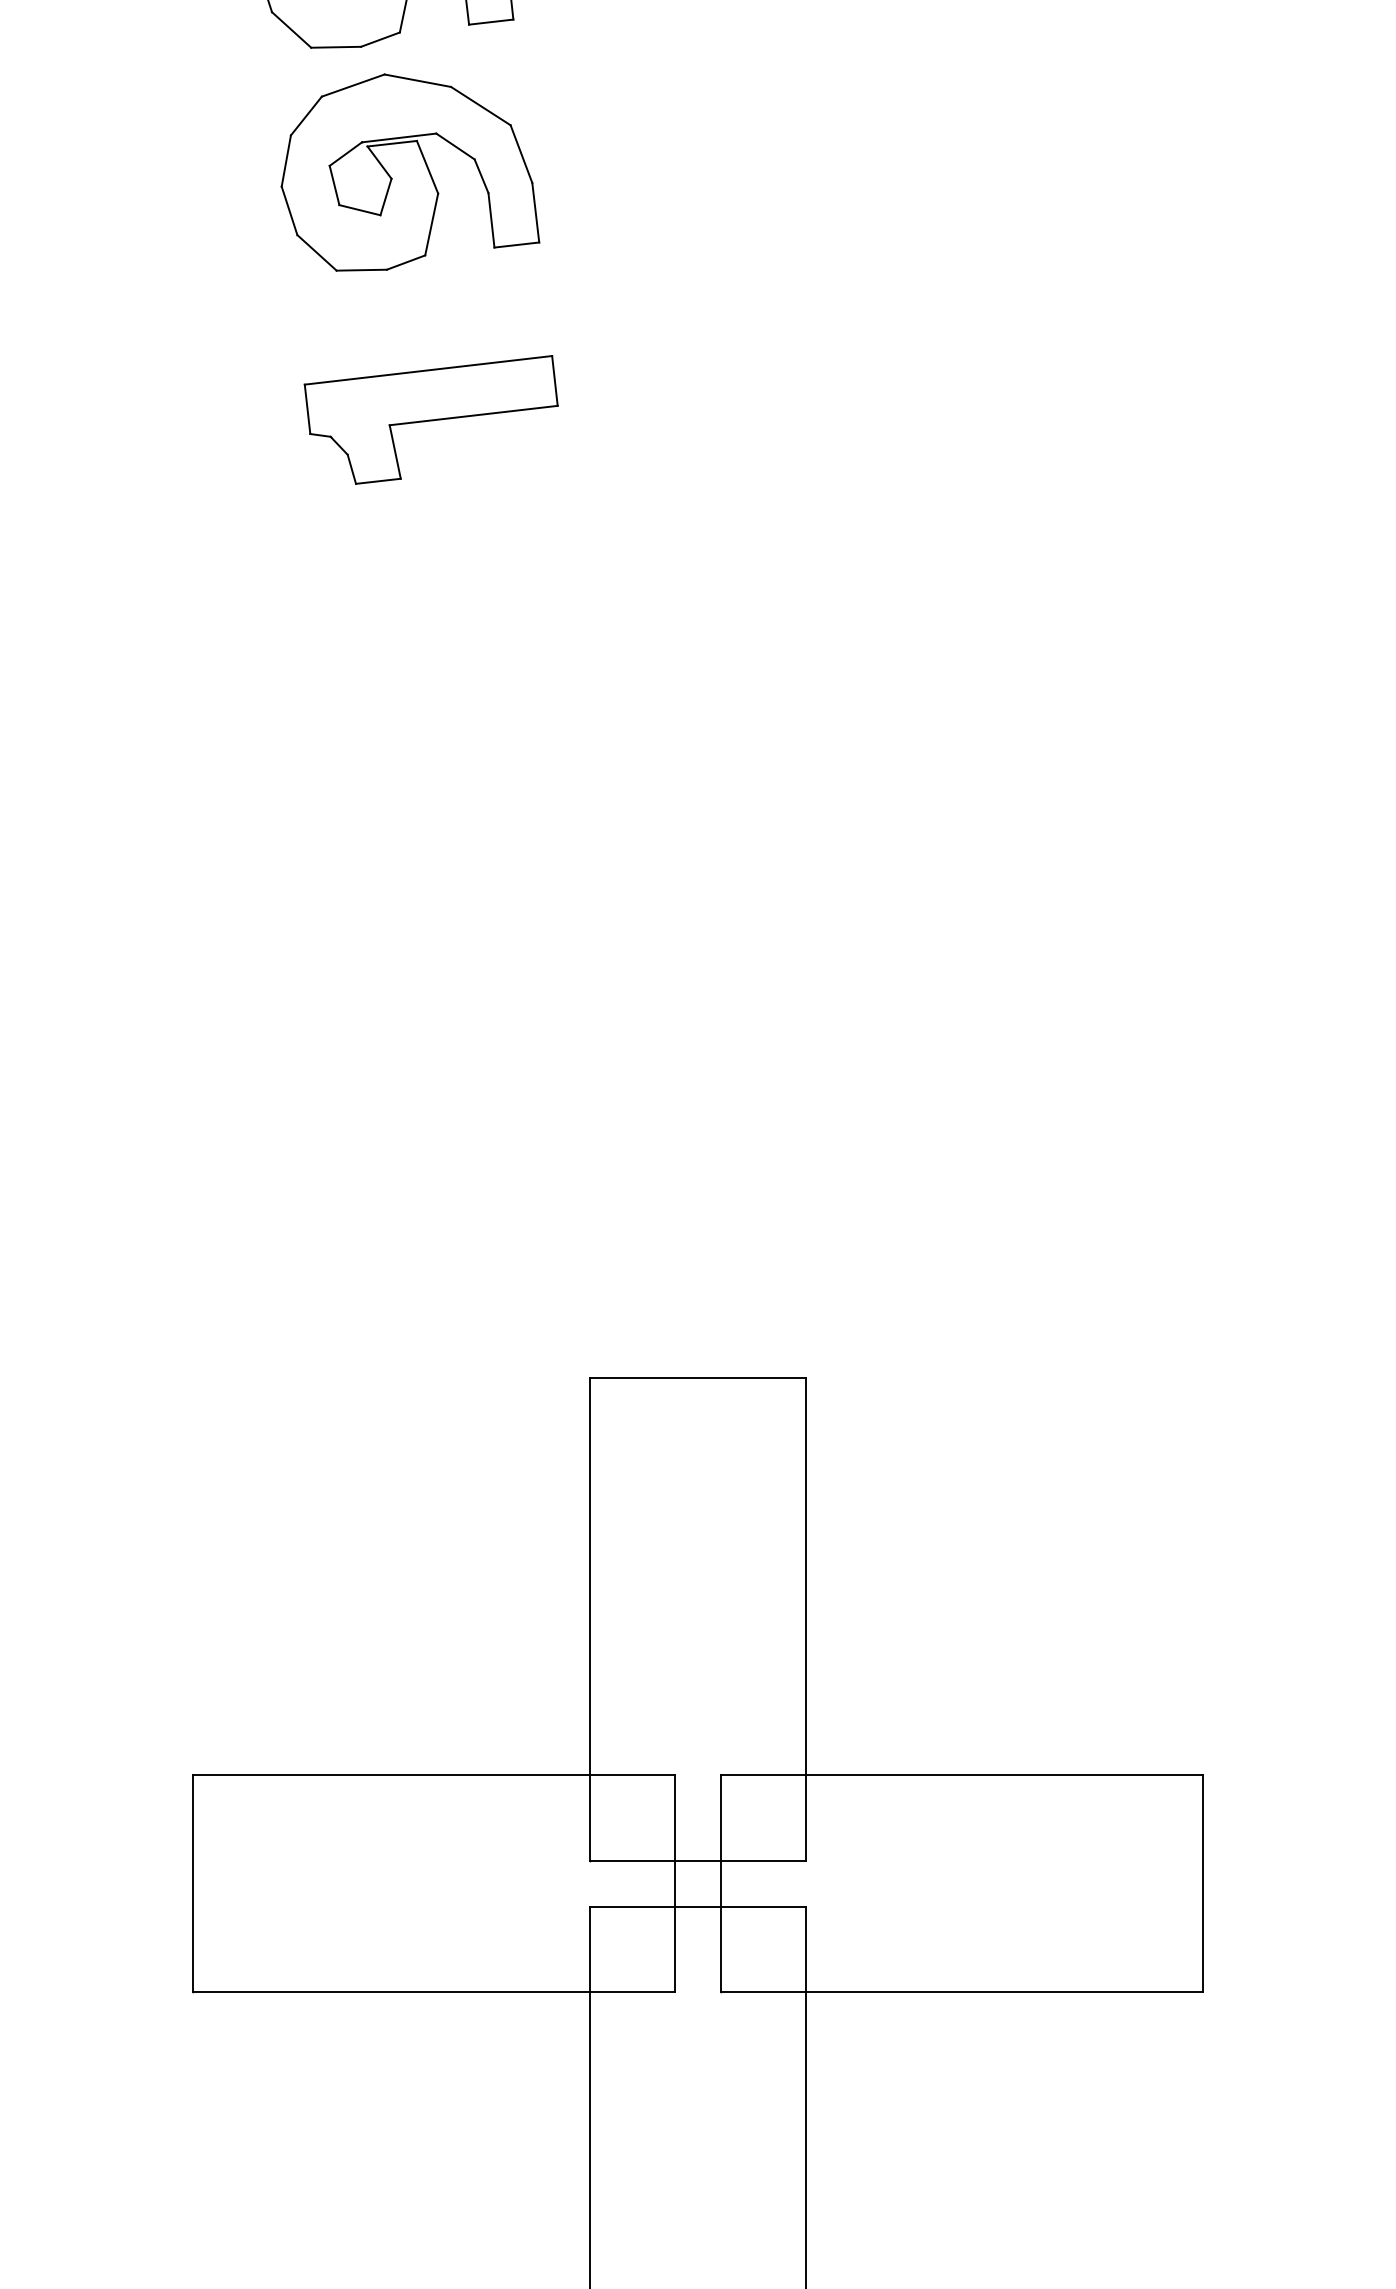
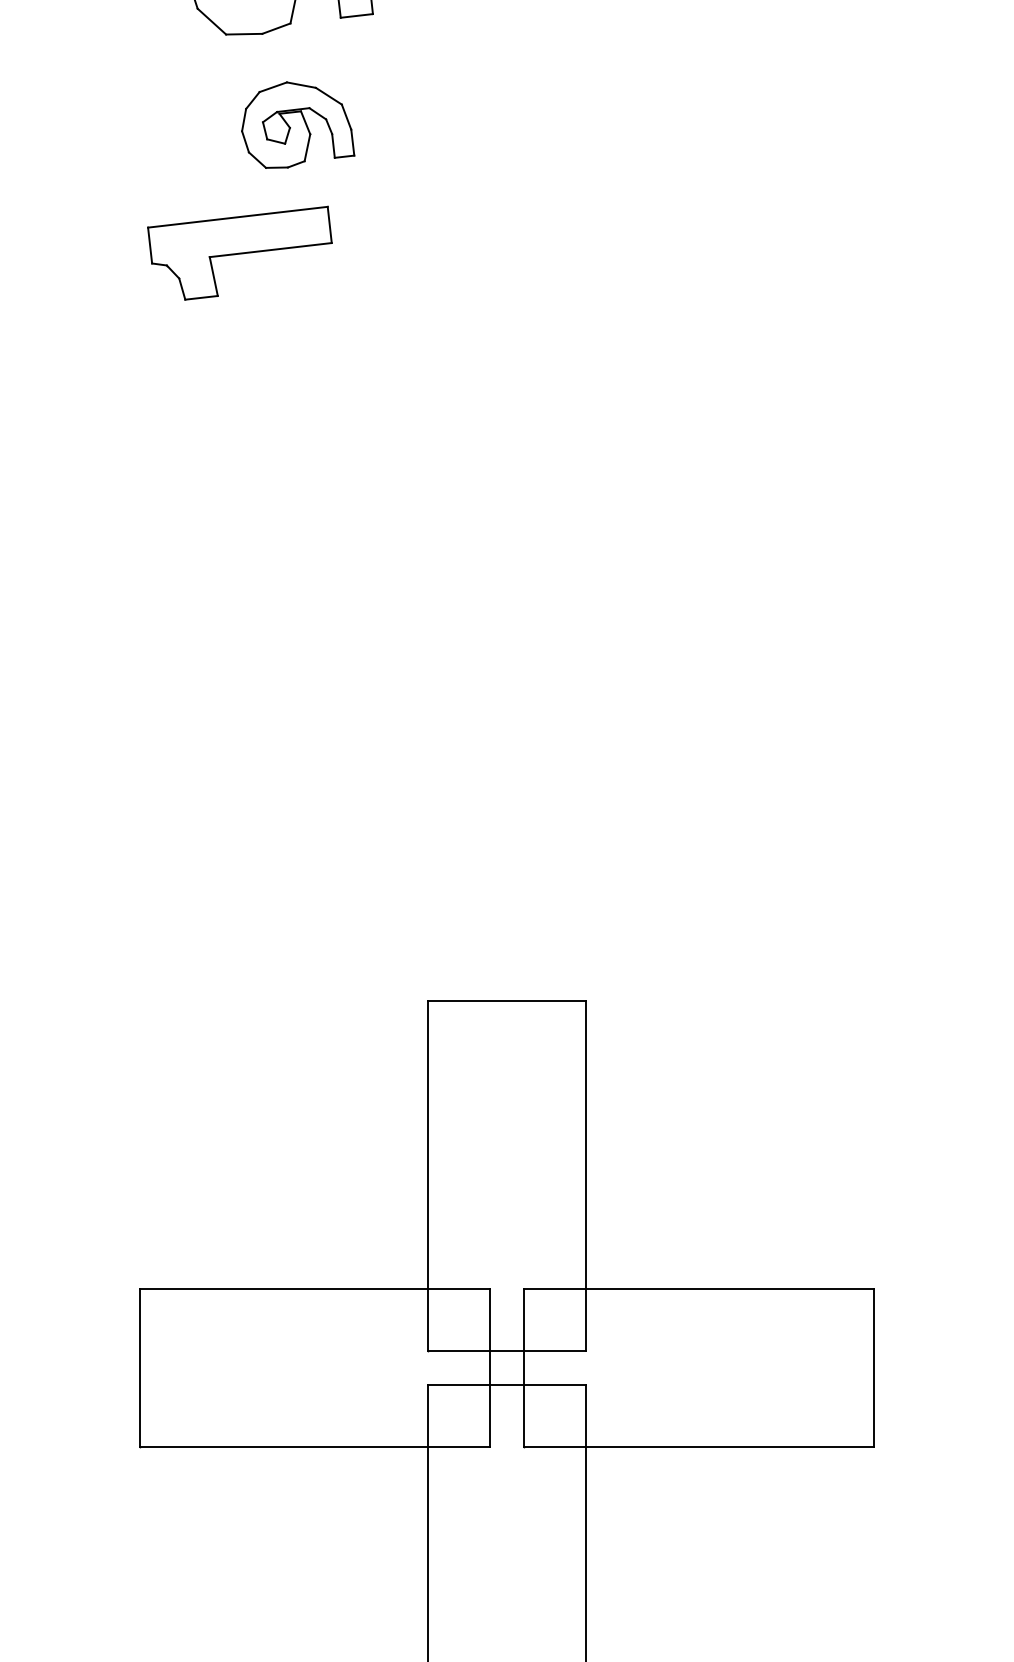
part: (410, 172) -> (298, 125), size x0.6
part: (430, 419) -> (239, 252), moved

